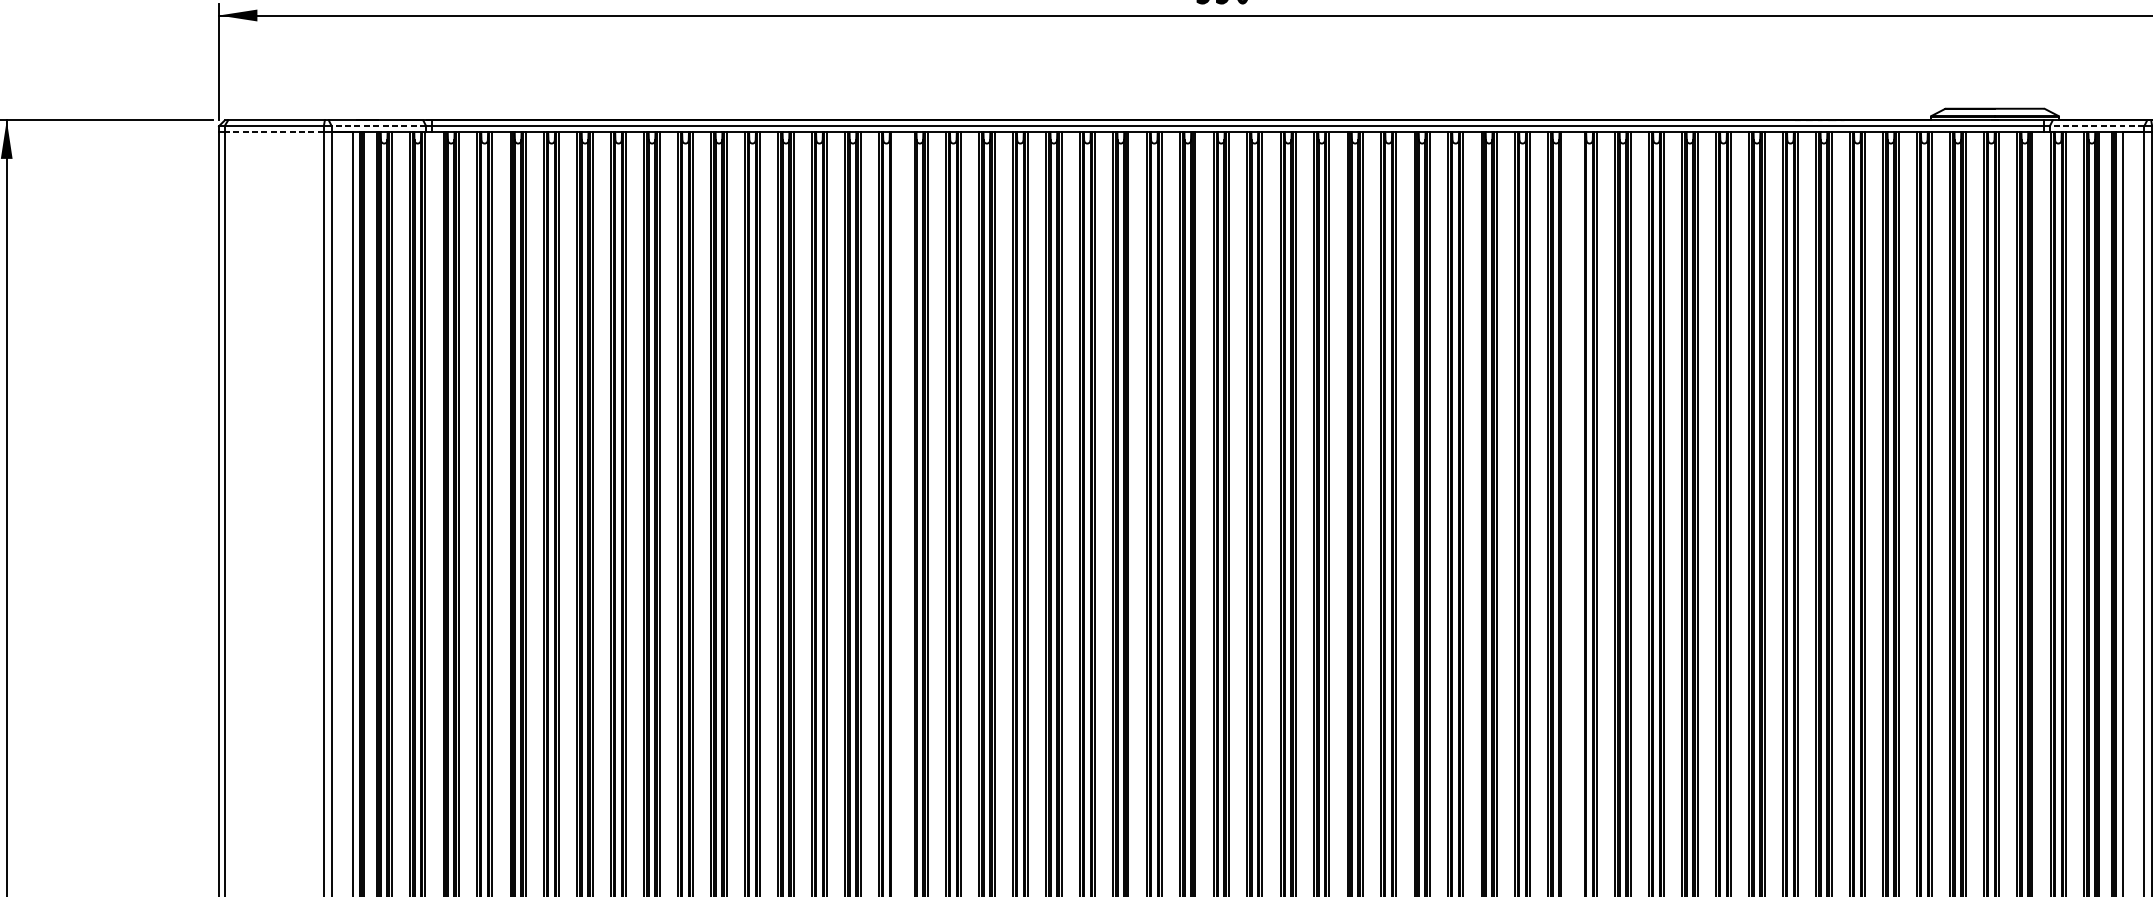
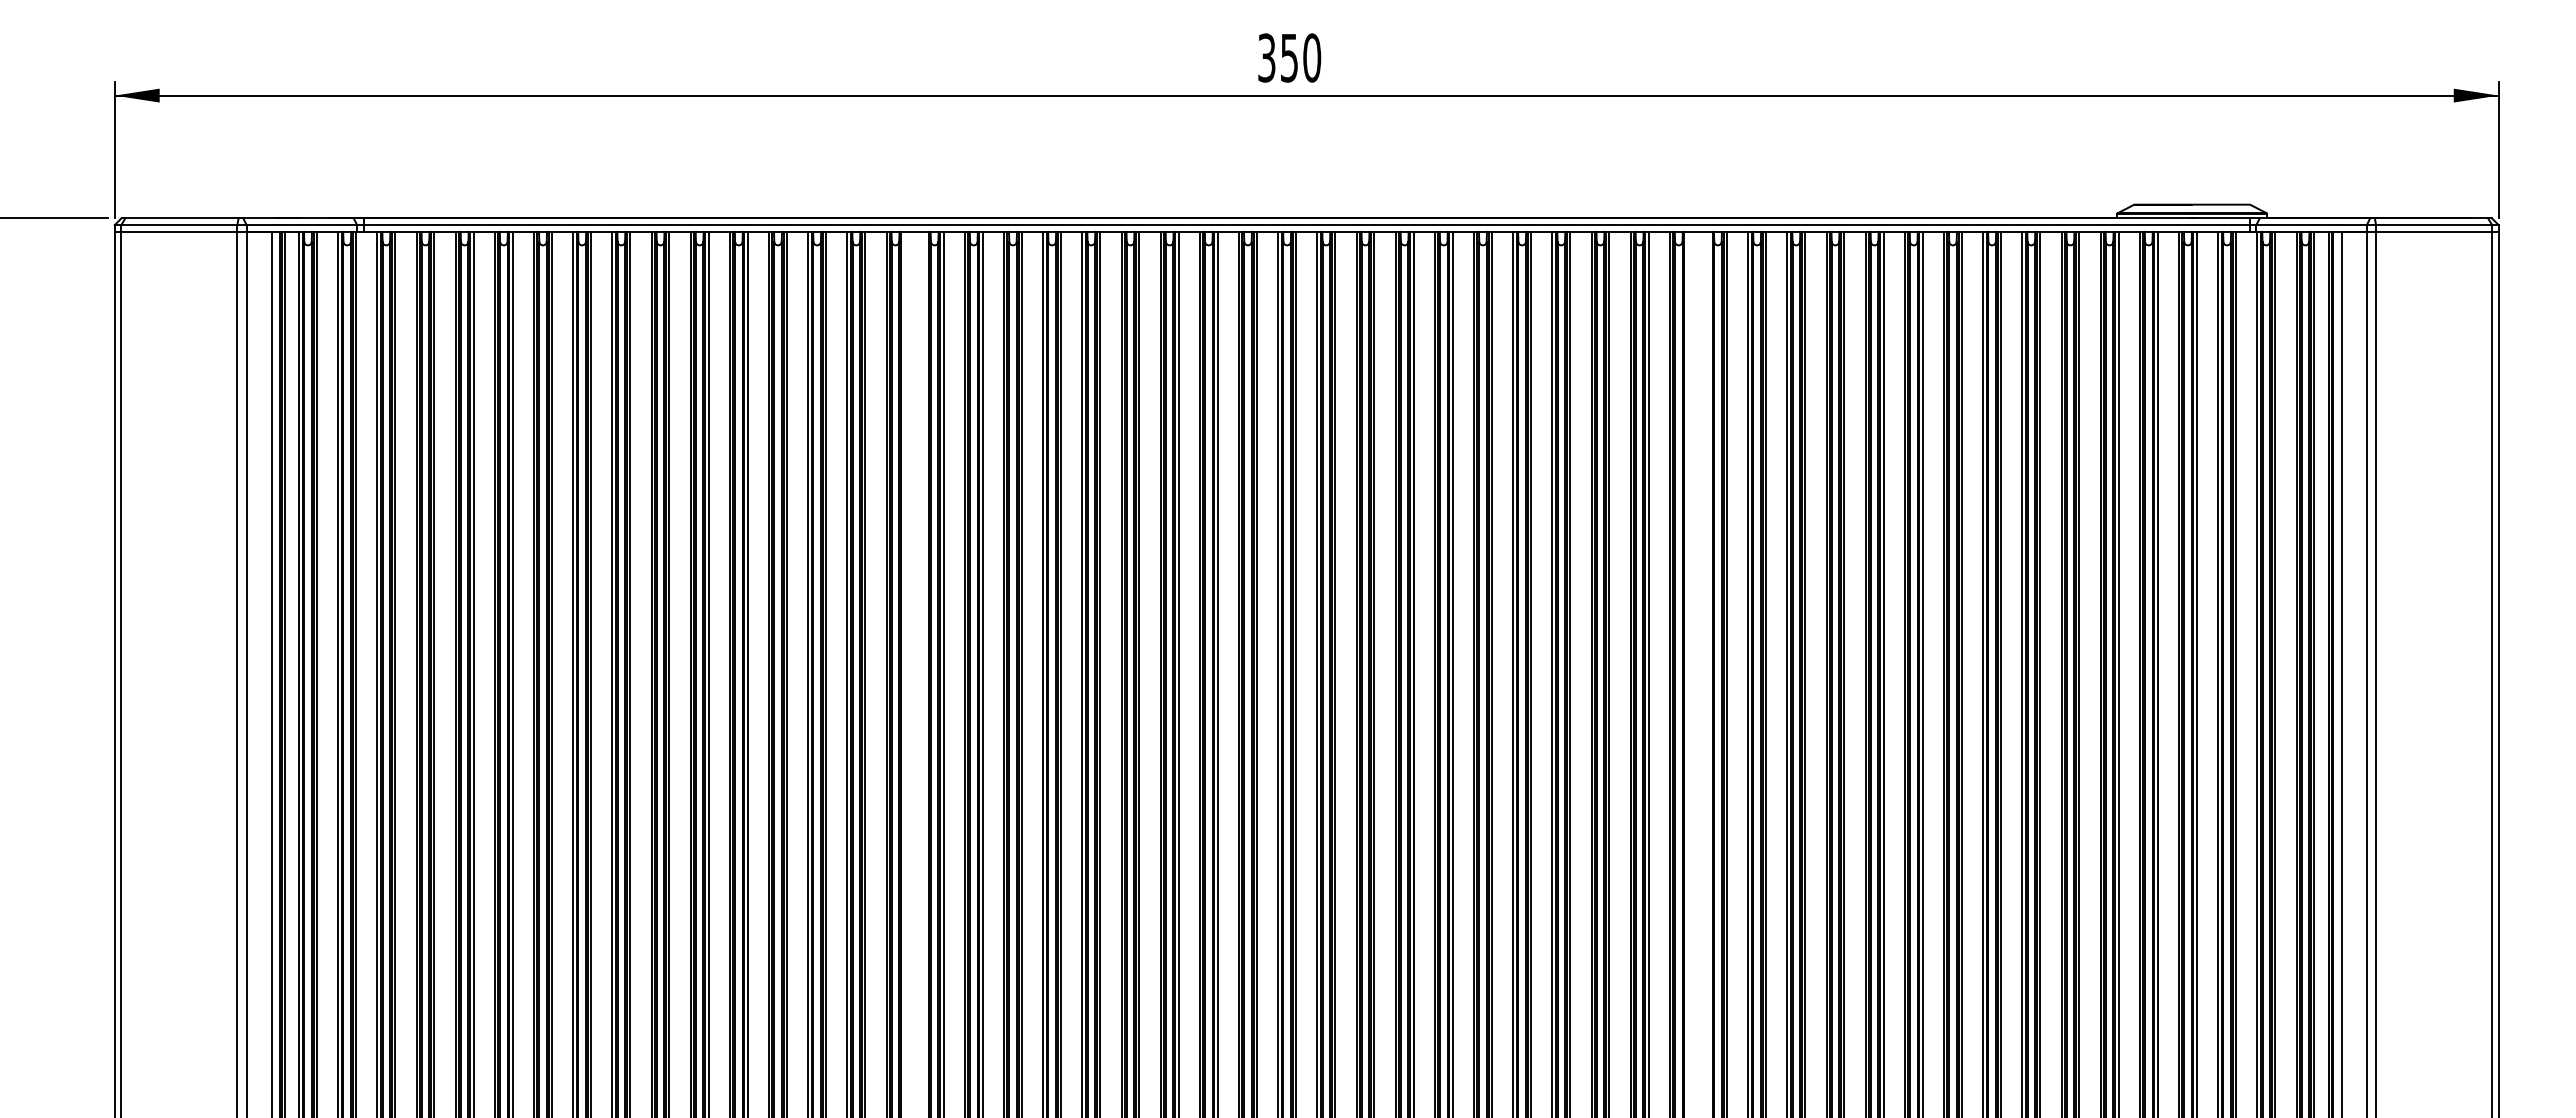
line: (378, 126) -> (301, 225), dashed -> solid
line: (2096, 126) -> (2311, 225), dashed -> solid
line: (273, 131) -> (178, 231), dashed -> solid

